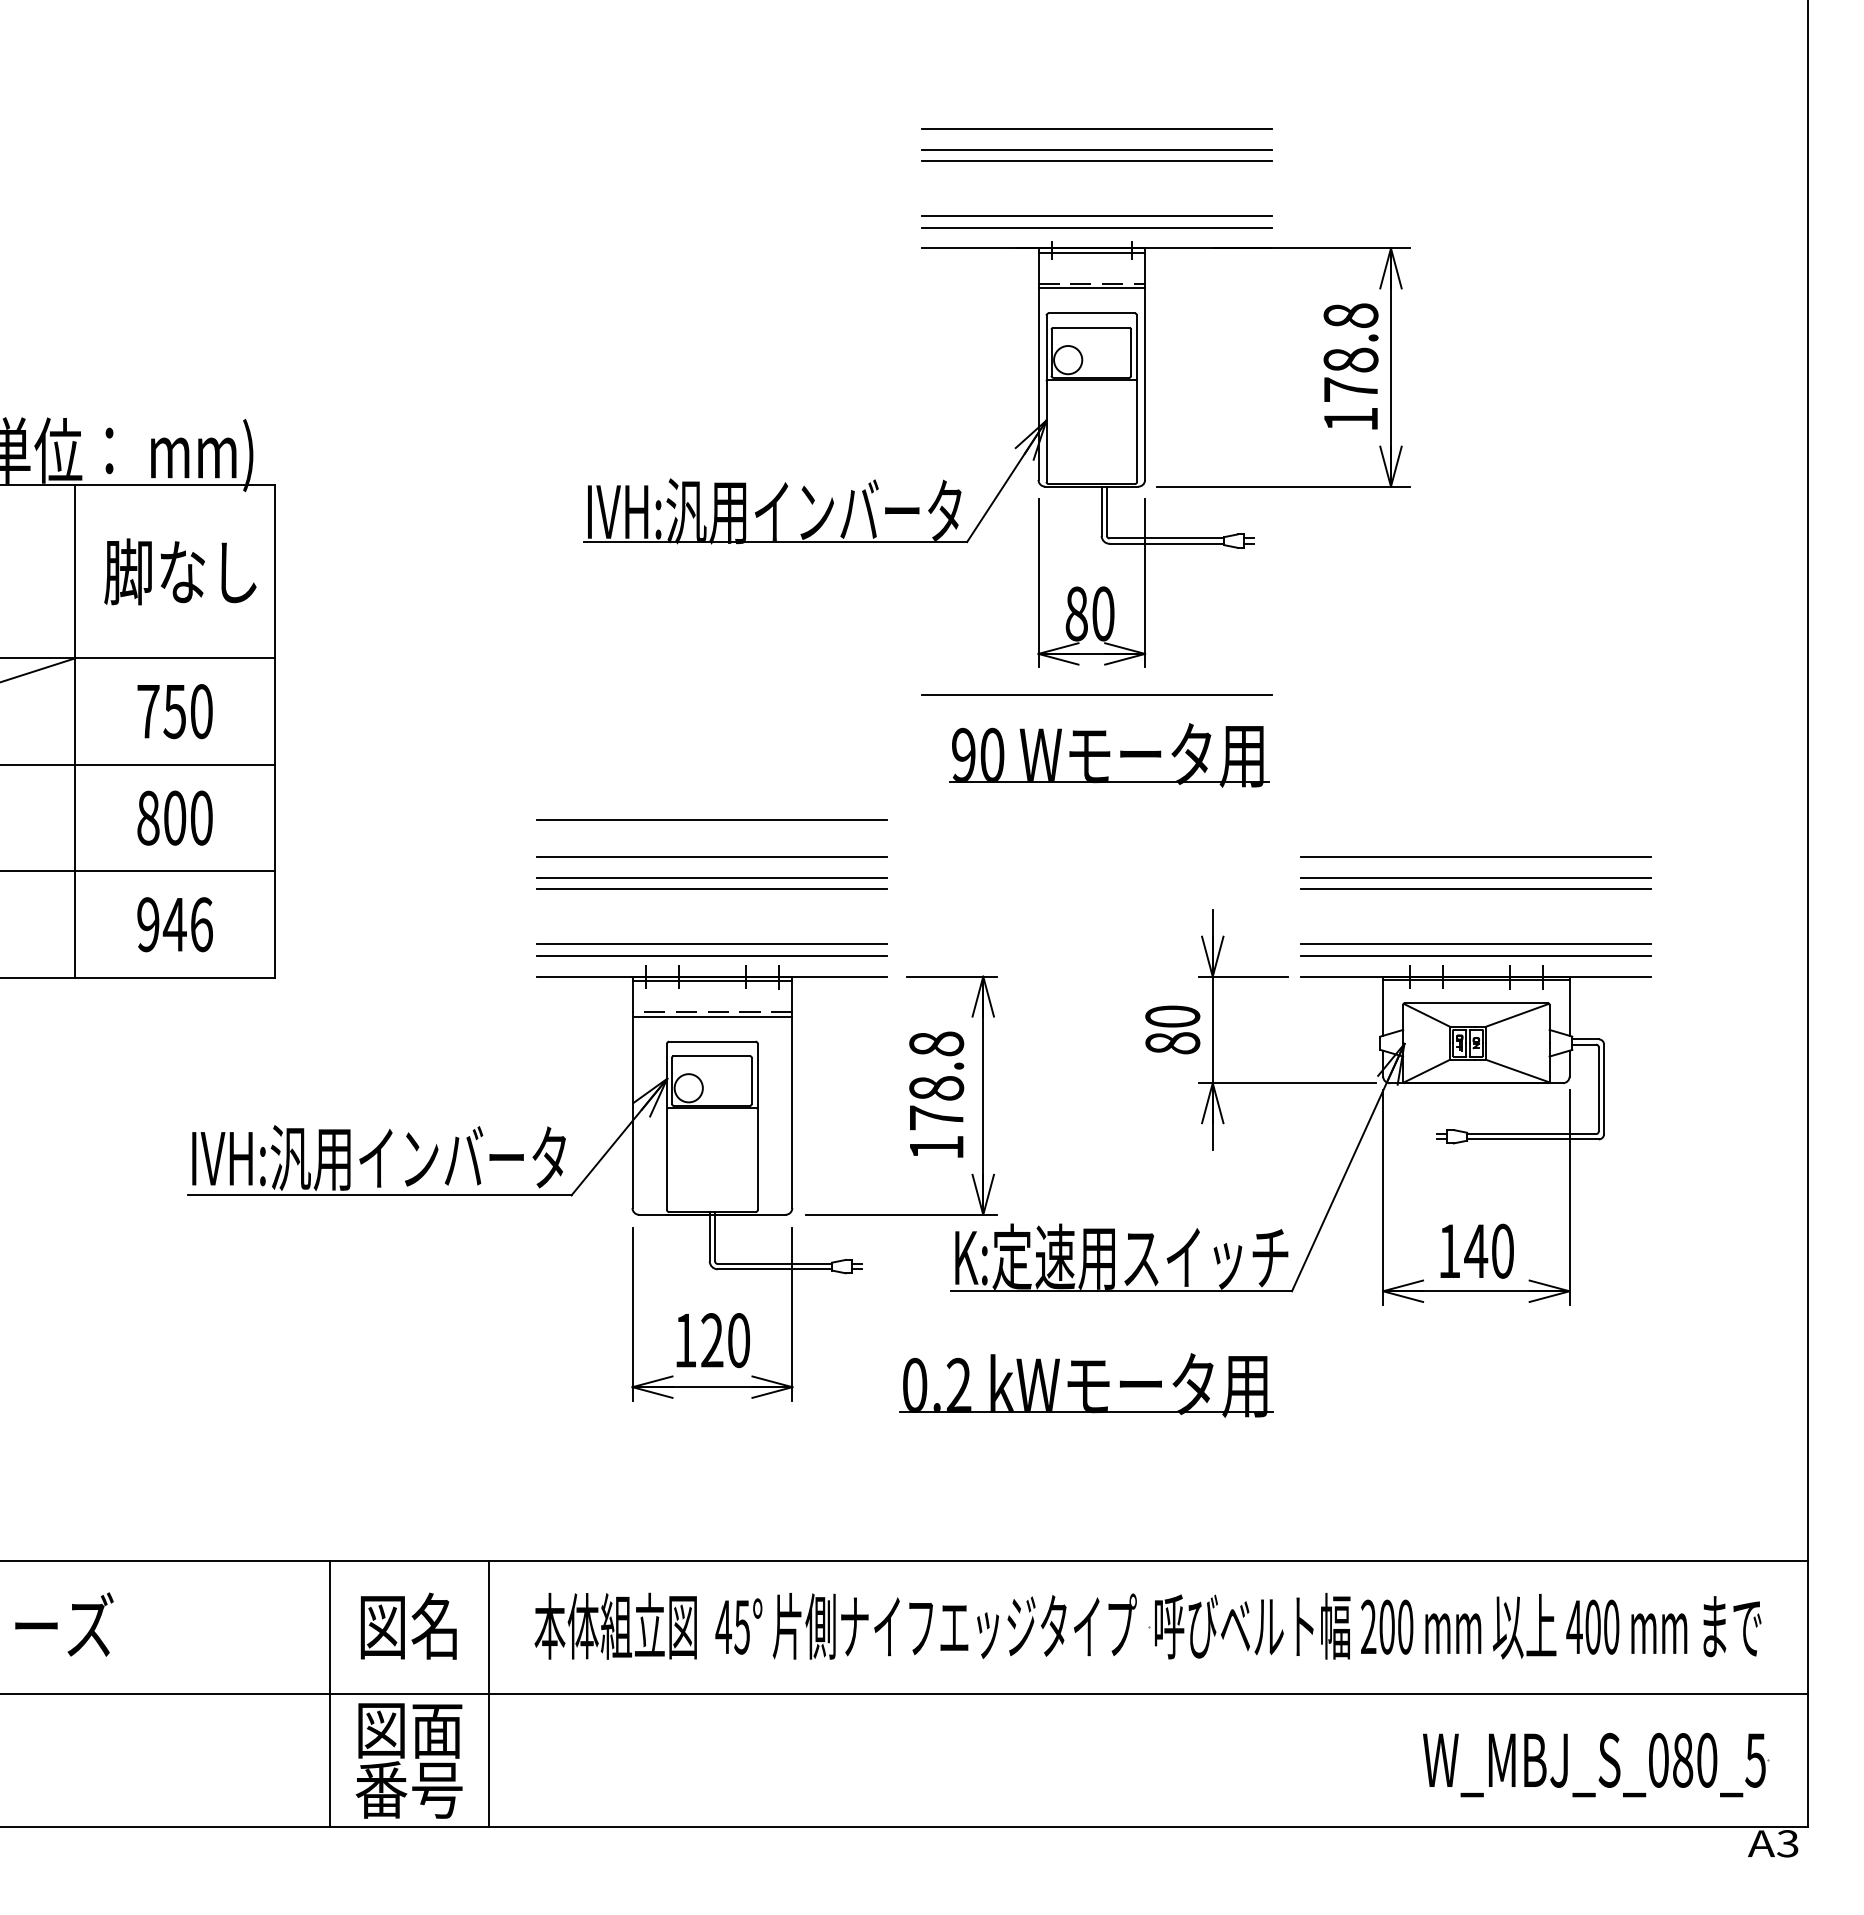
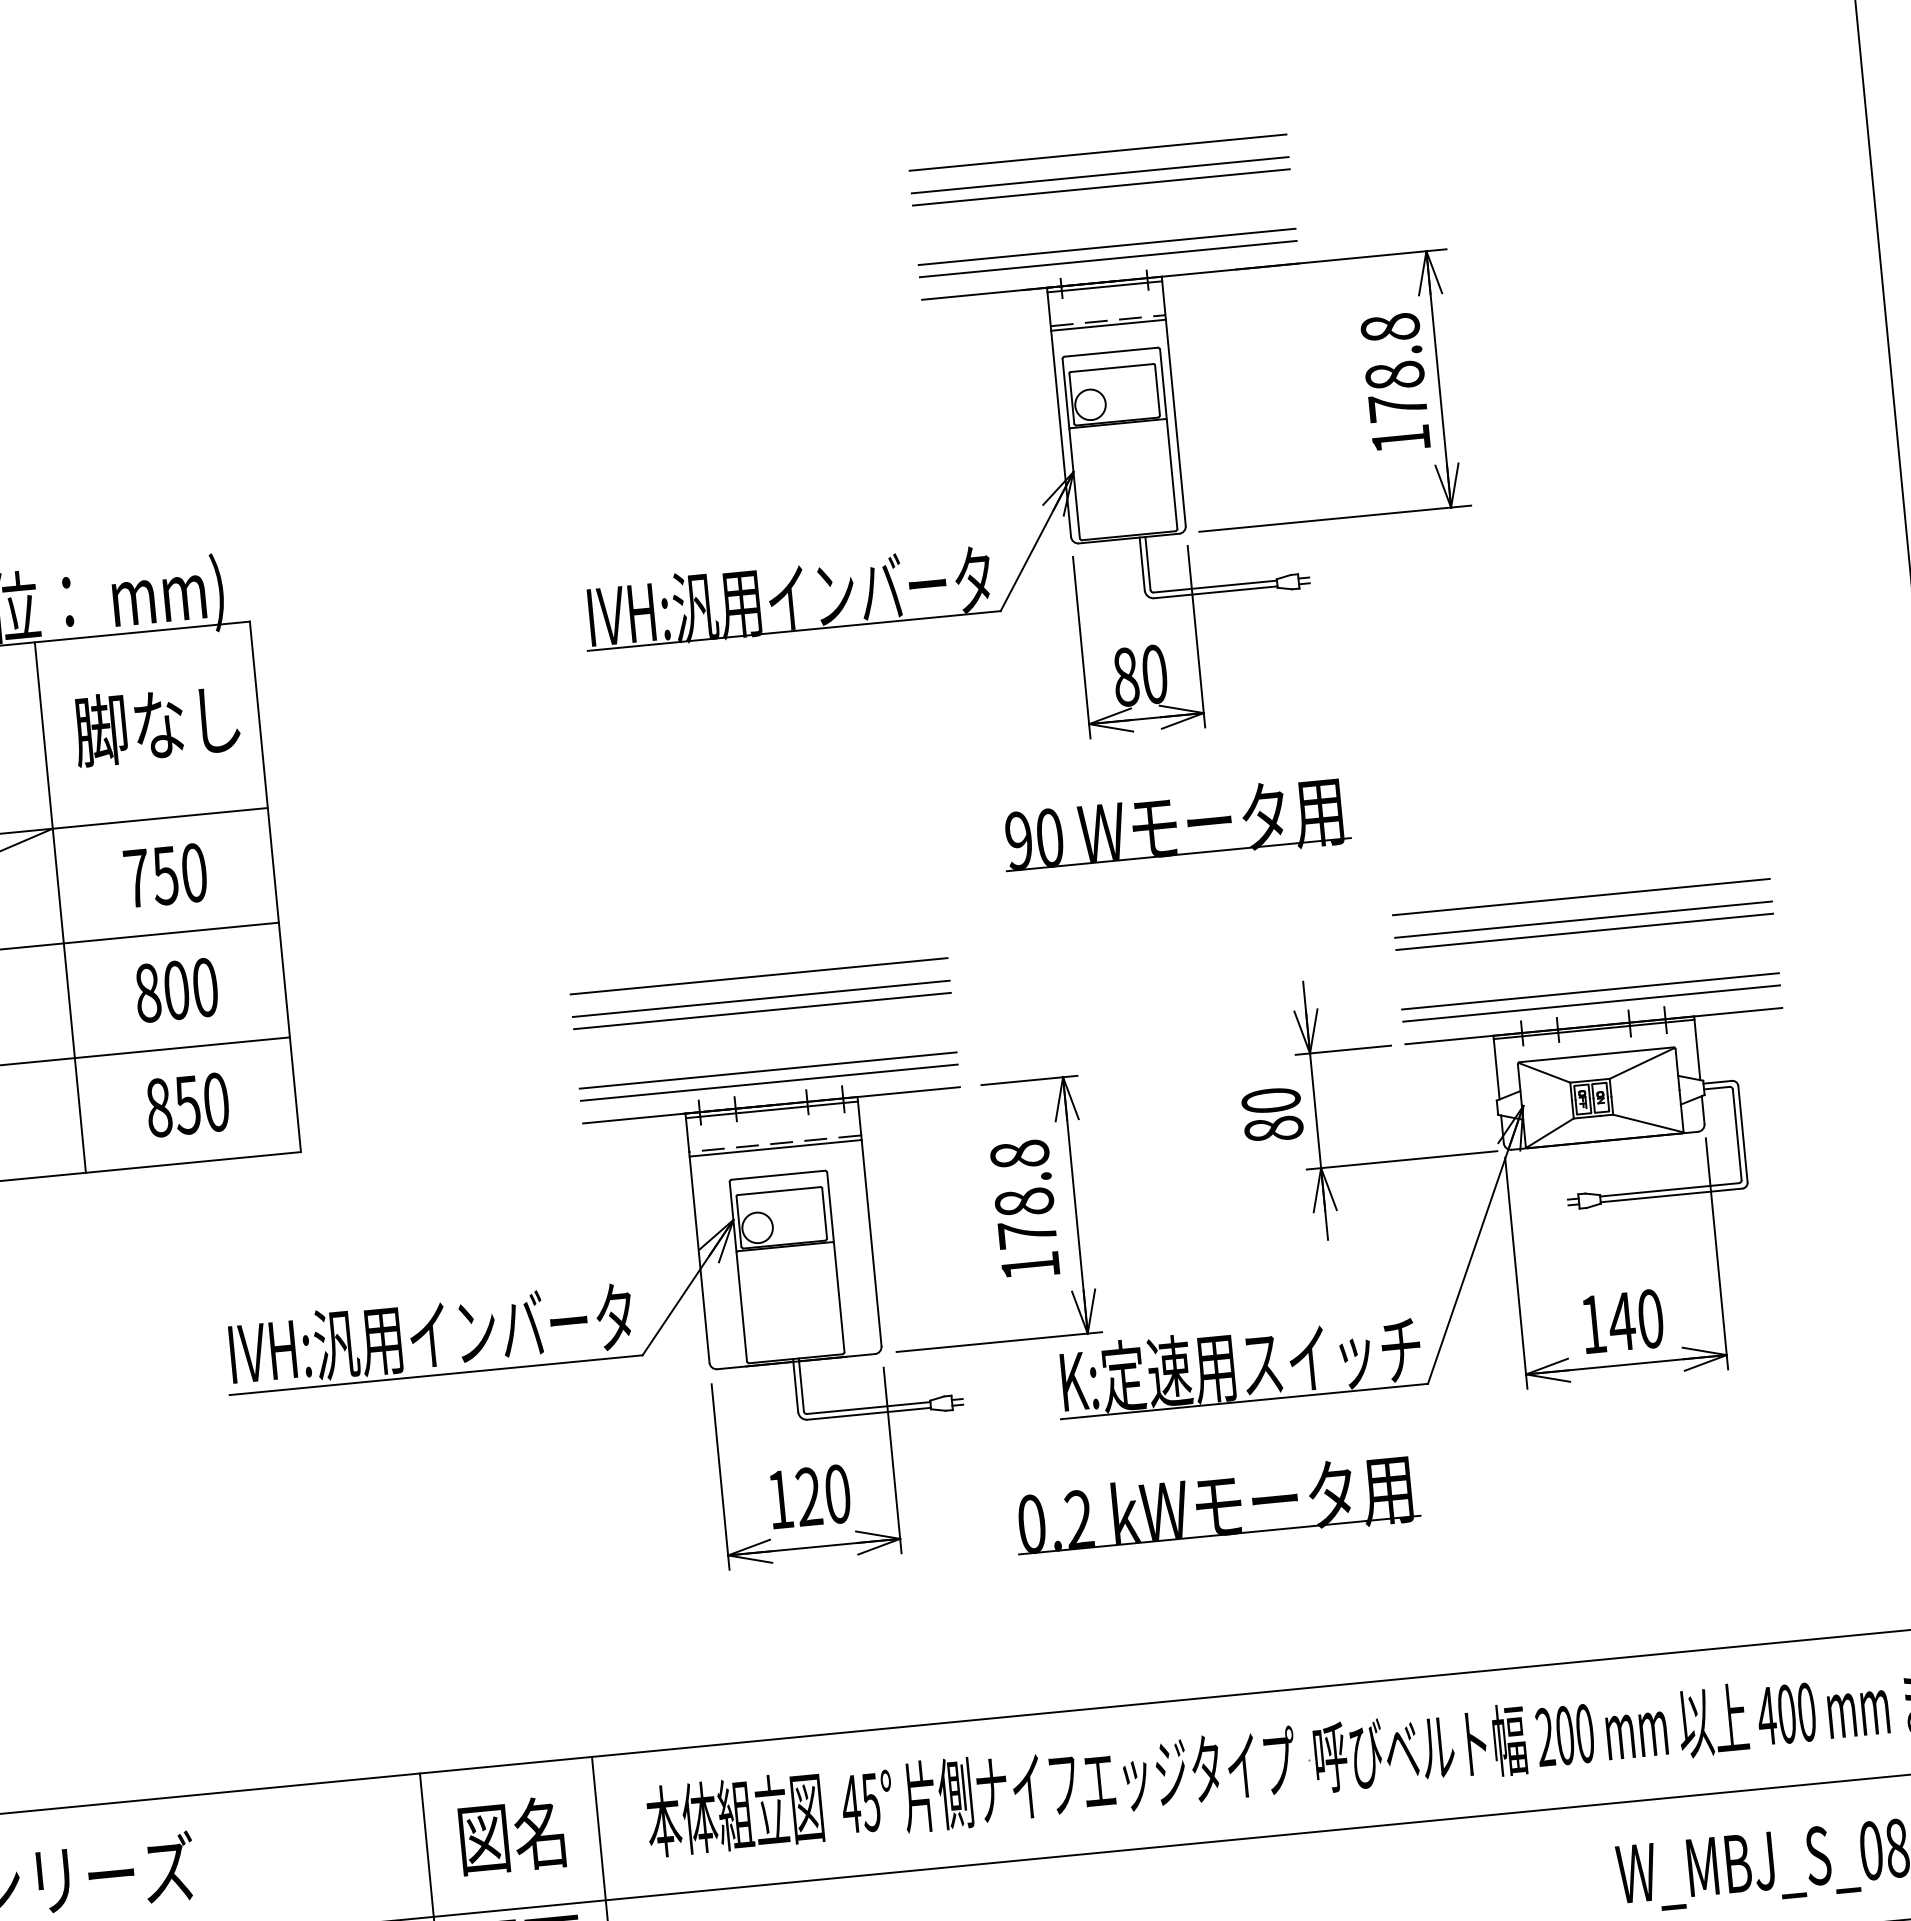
line: (1096, 694) -> (1155, 761), removed
line: (711, 819) -> (754, 936), removed
text: (174, 924) -> (187, 1104), 946 -> 850

